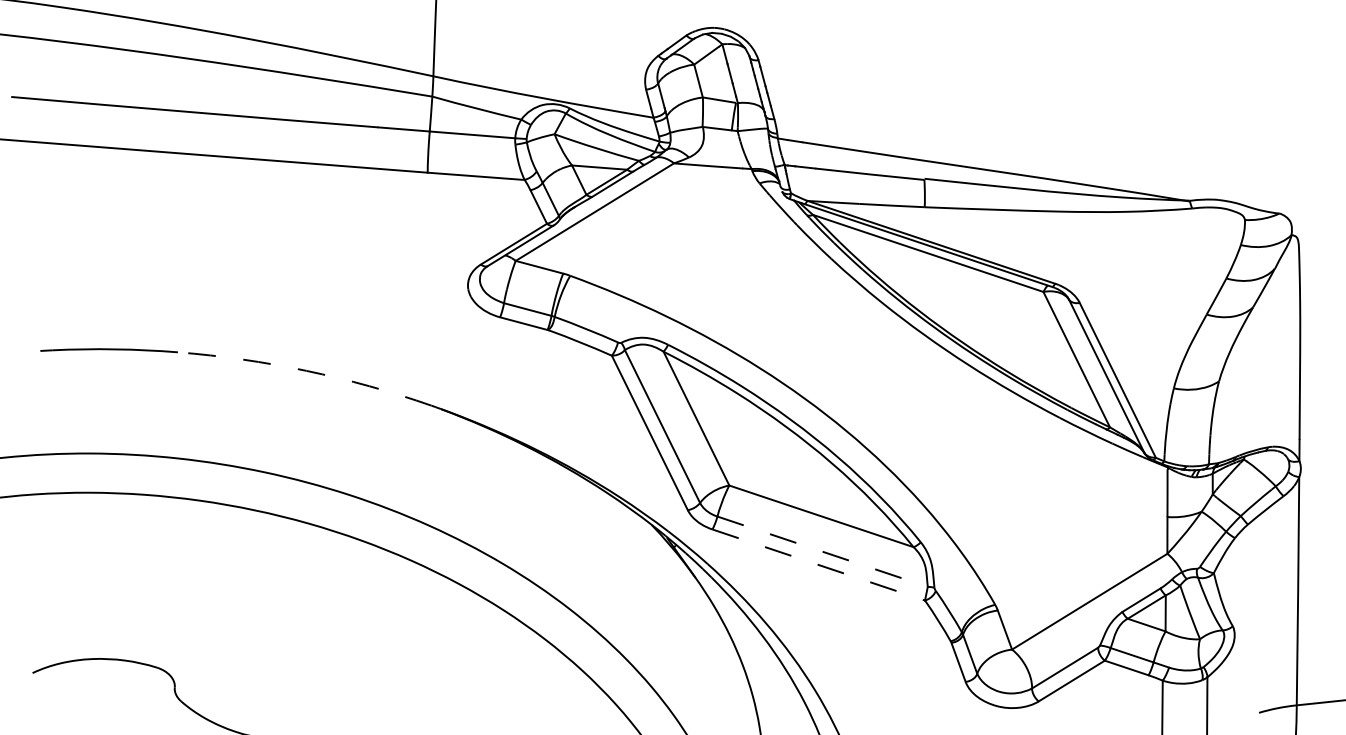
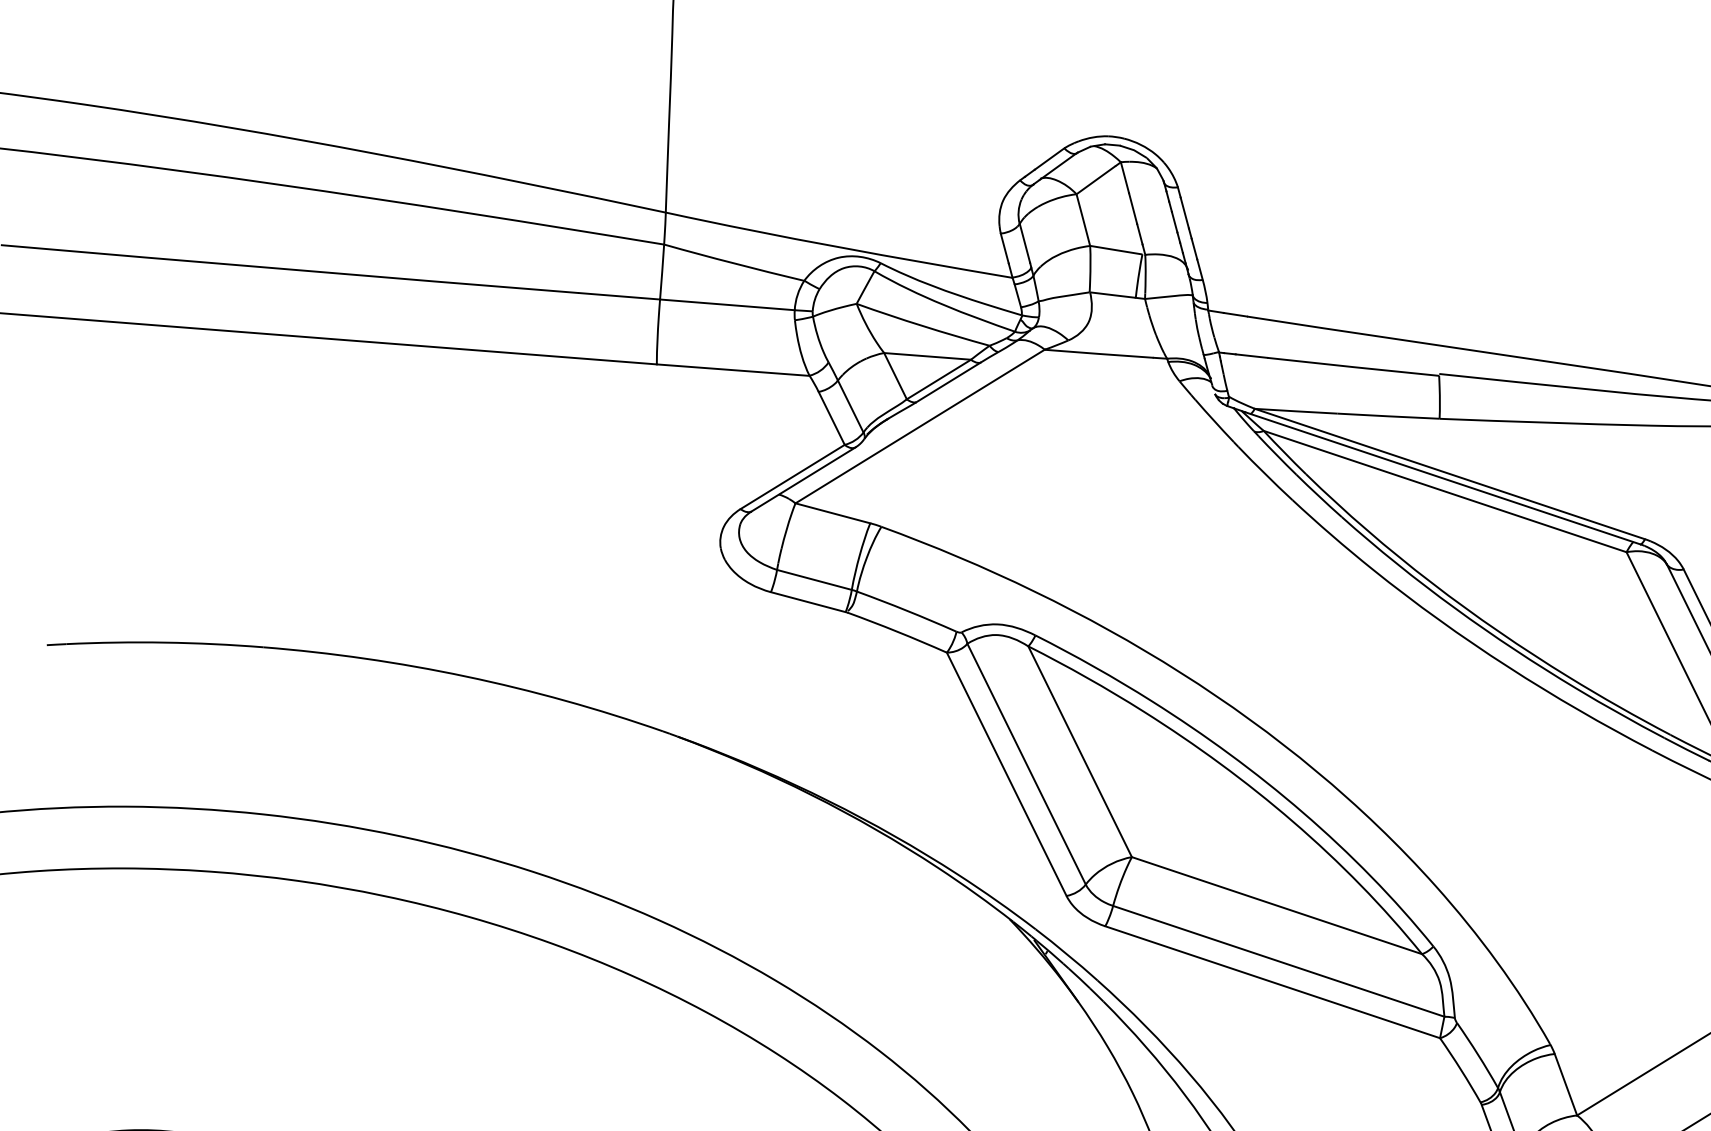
arc: (306, 370) -> (465, 675), dashed -> solid
line: (822, 551) -> (1278, 960), dashed -> solid
line: (819, 565) -> (1273, 983), dashed -> solid

